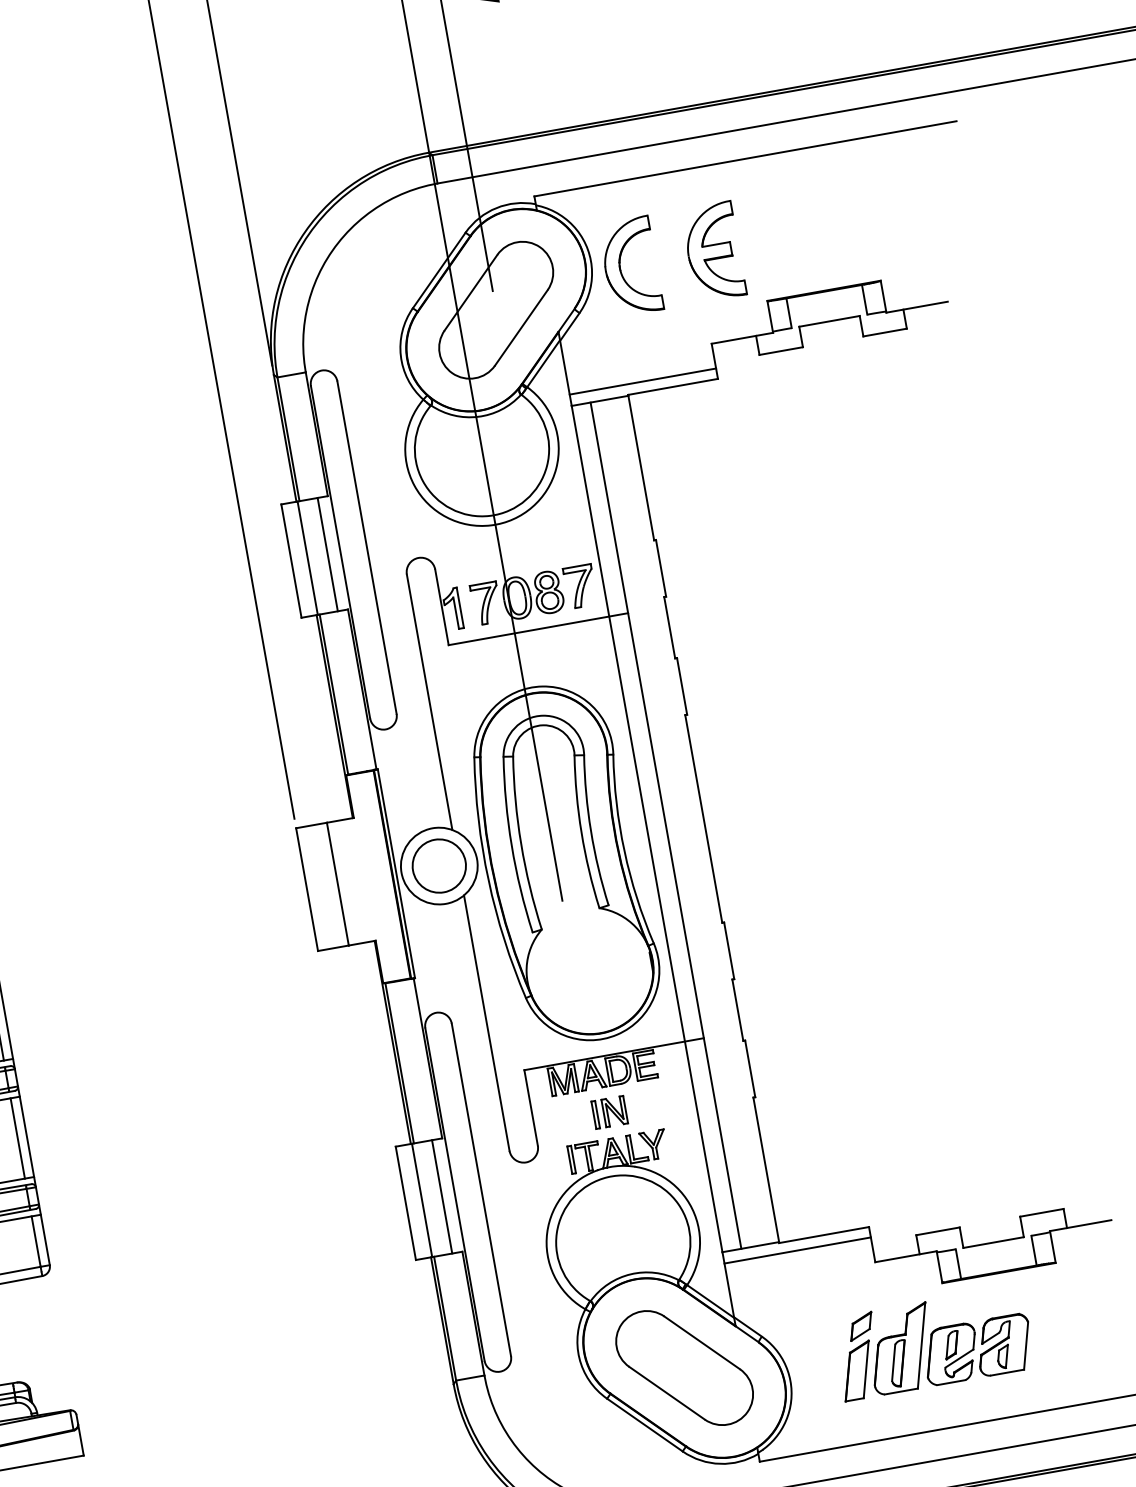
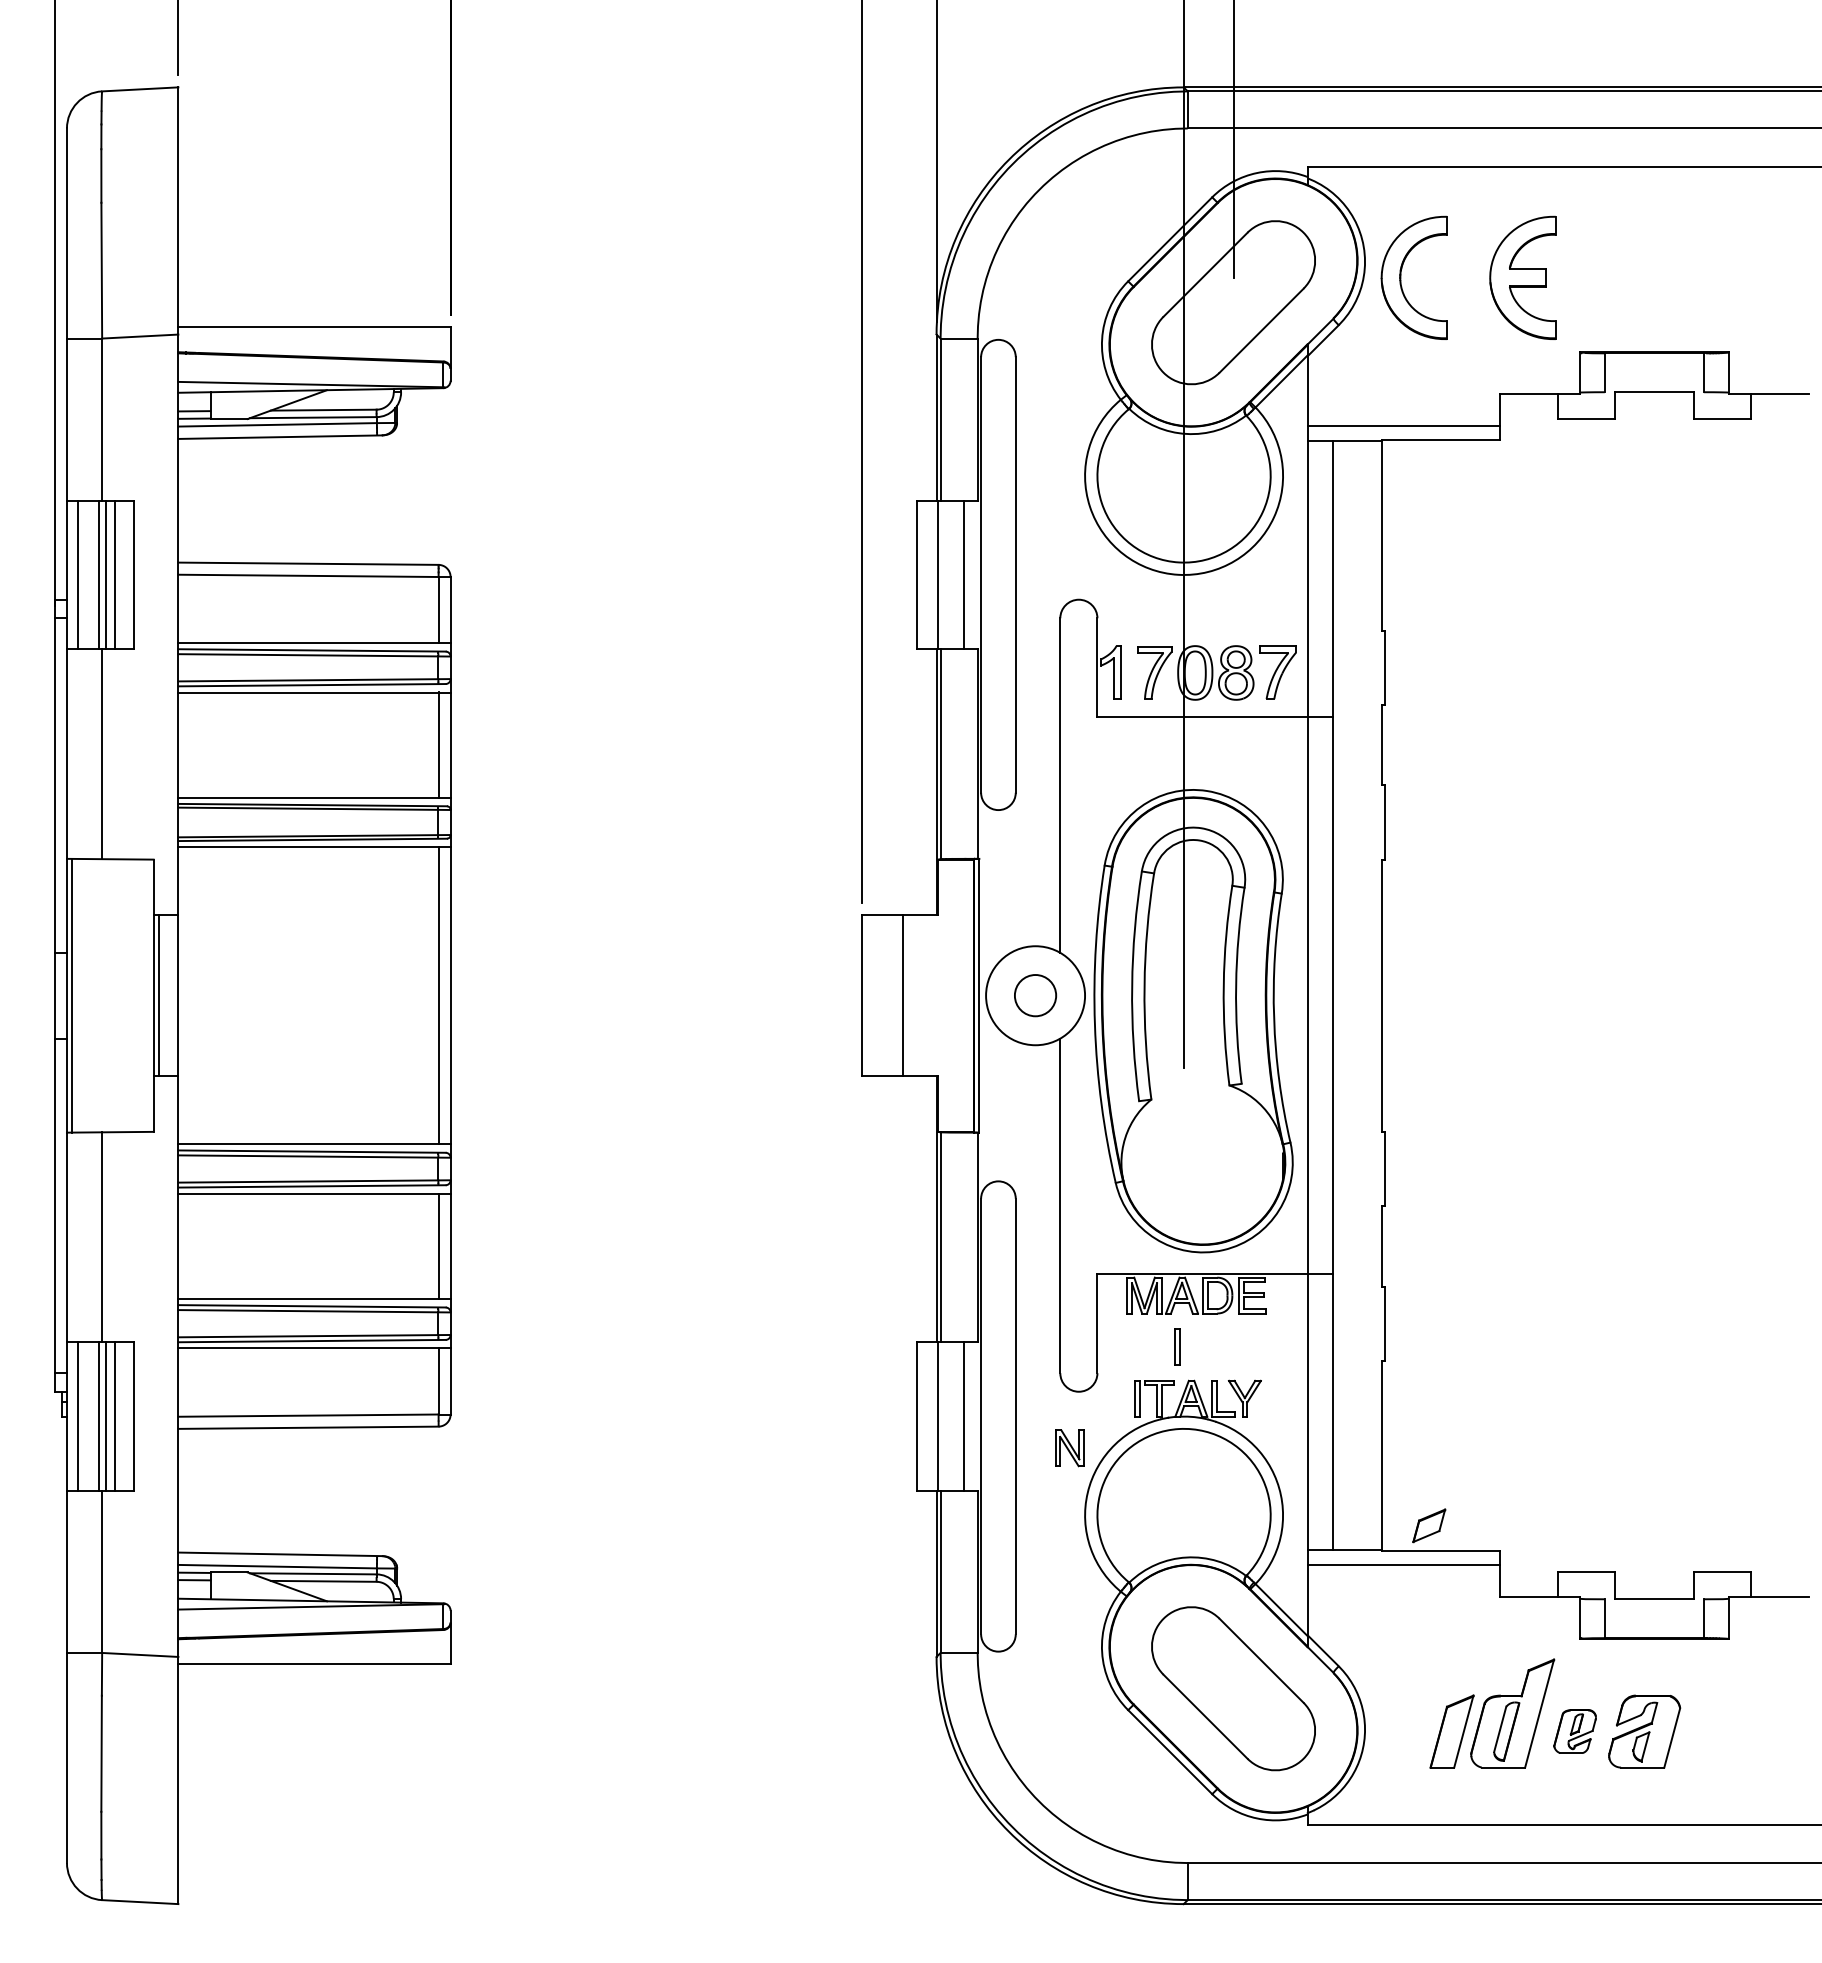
circle: (439, 865) -> (1035, 995), size x0.6
part: (614, 1111) -> (1069, 1448), moved
part: (861, 1326) -> (1429, 1525), moved
part: (950, 1354) -> (1574, 1731), size x0.6

